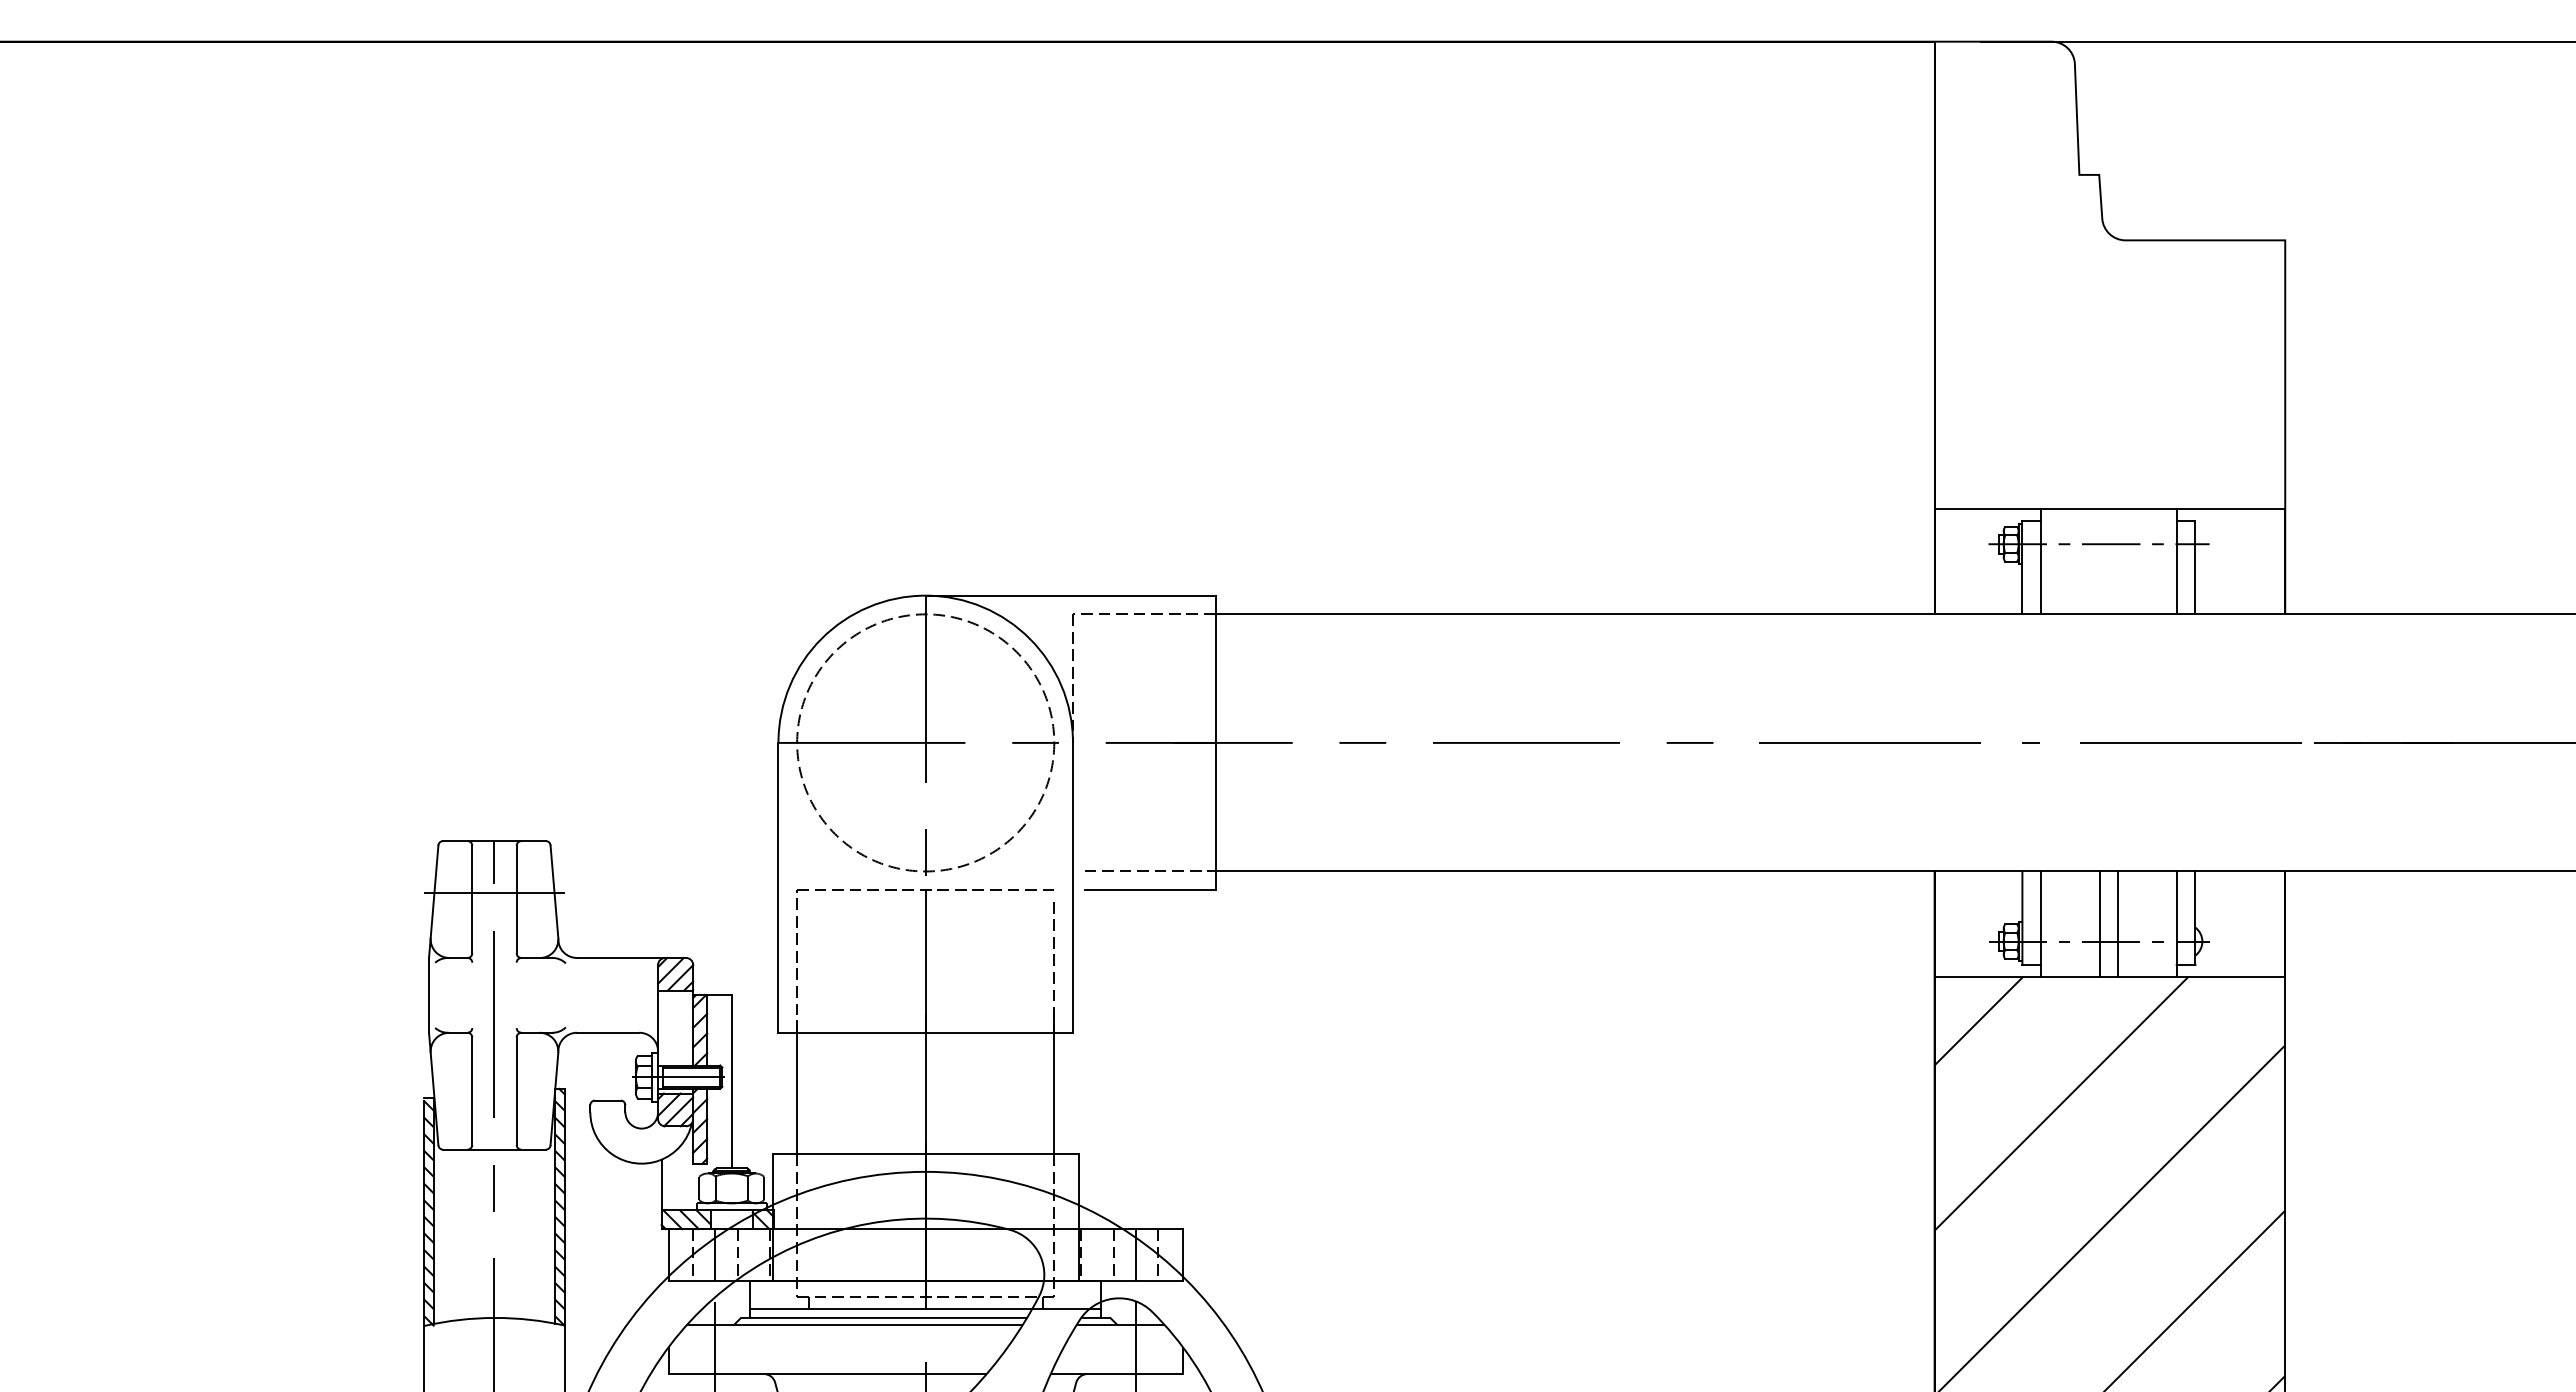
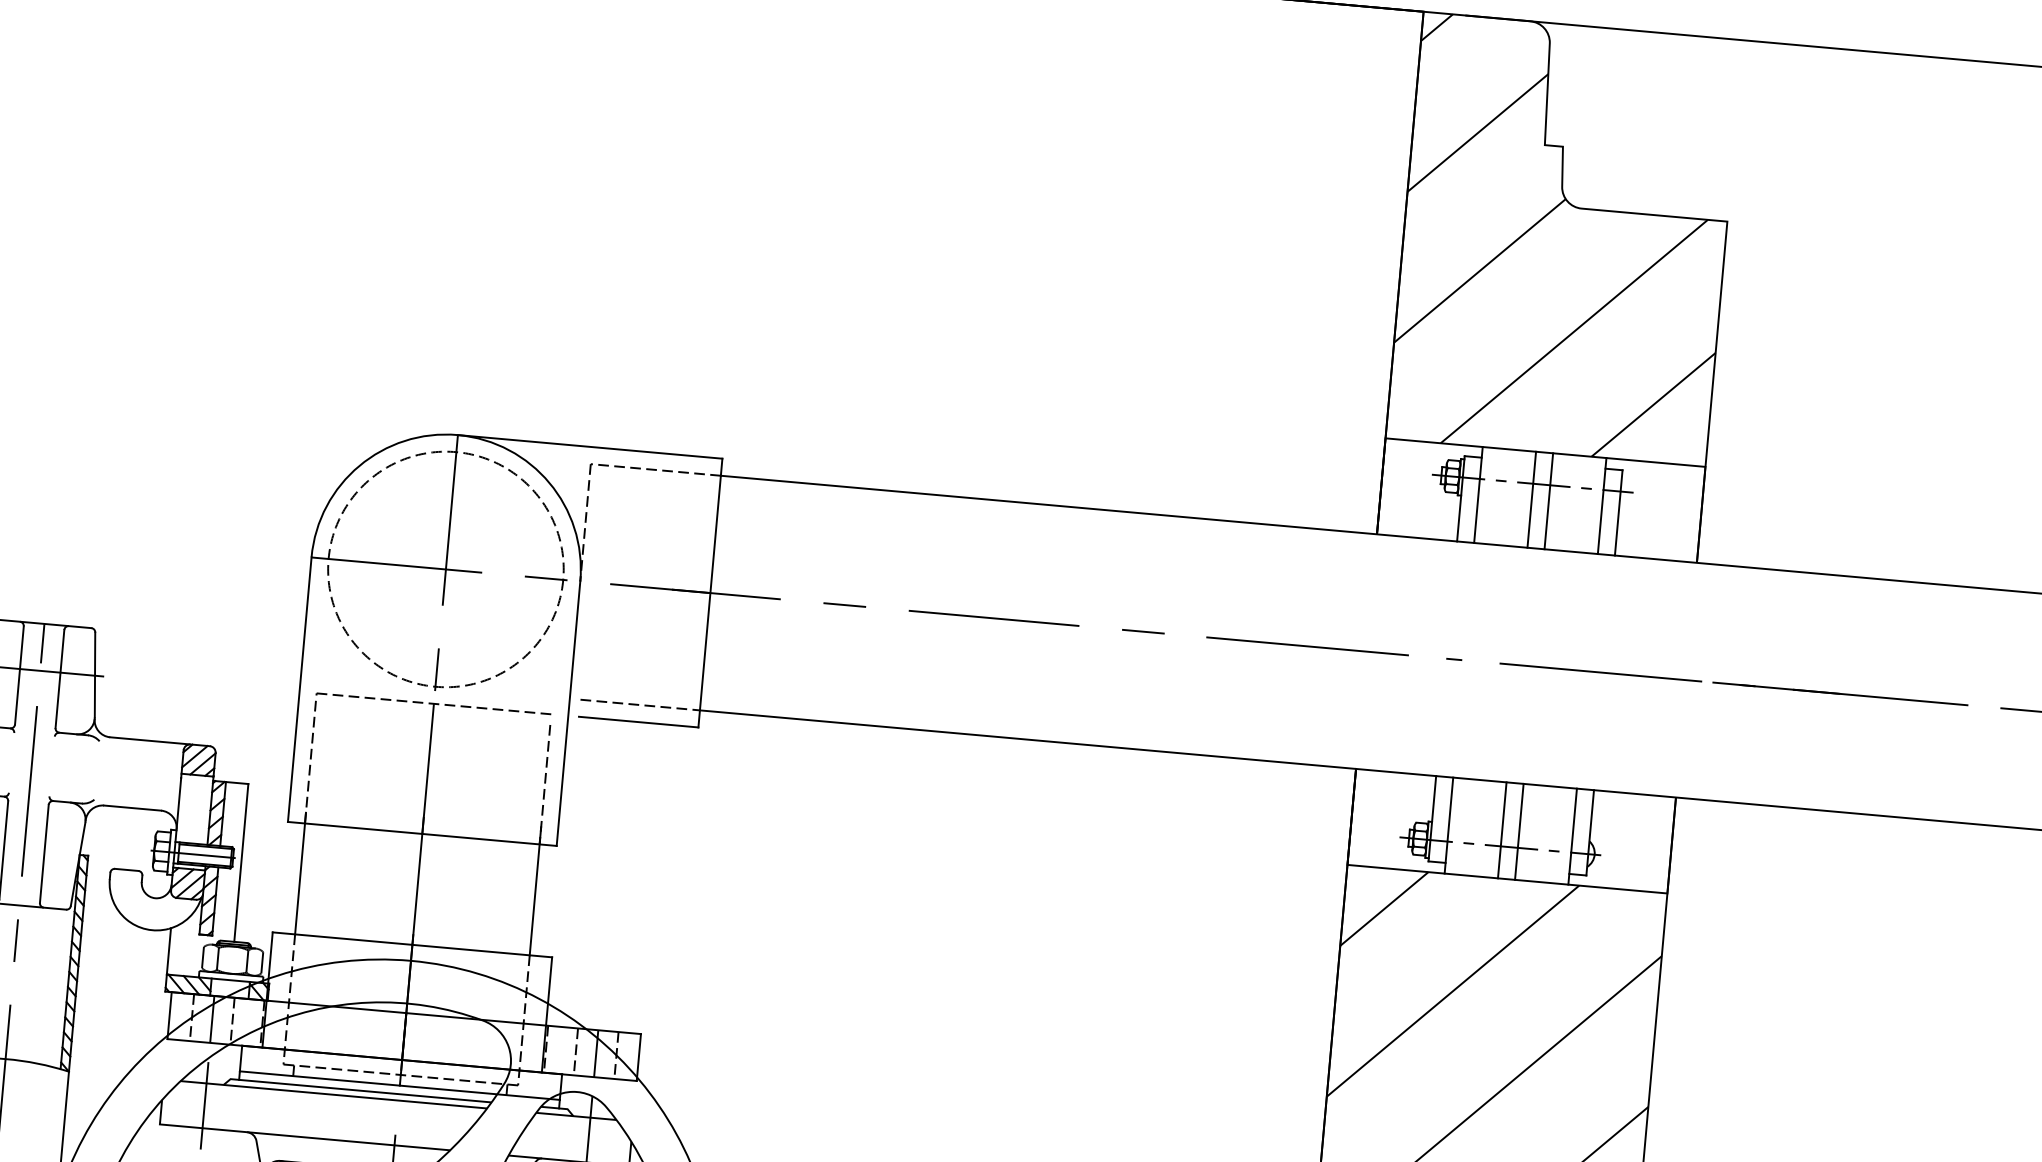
hatch: (2109, 275) -> (1564, 239), added
line: (2099, 561) -> (1531, 499), added
line: (2118, 561) -> (1549, 501), added

